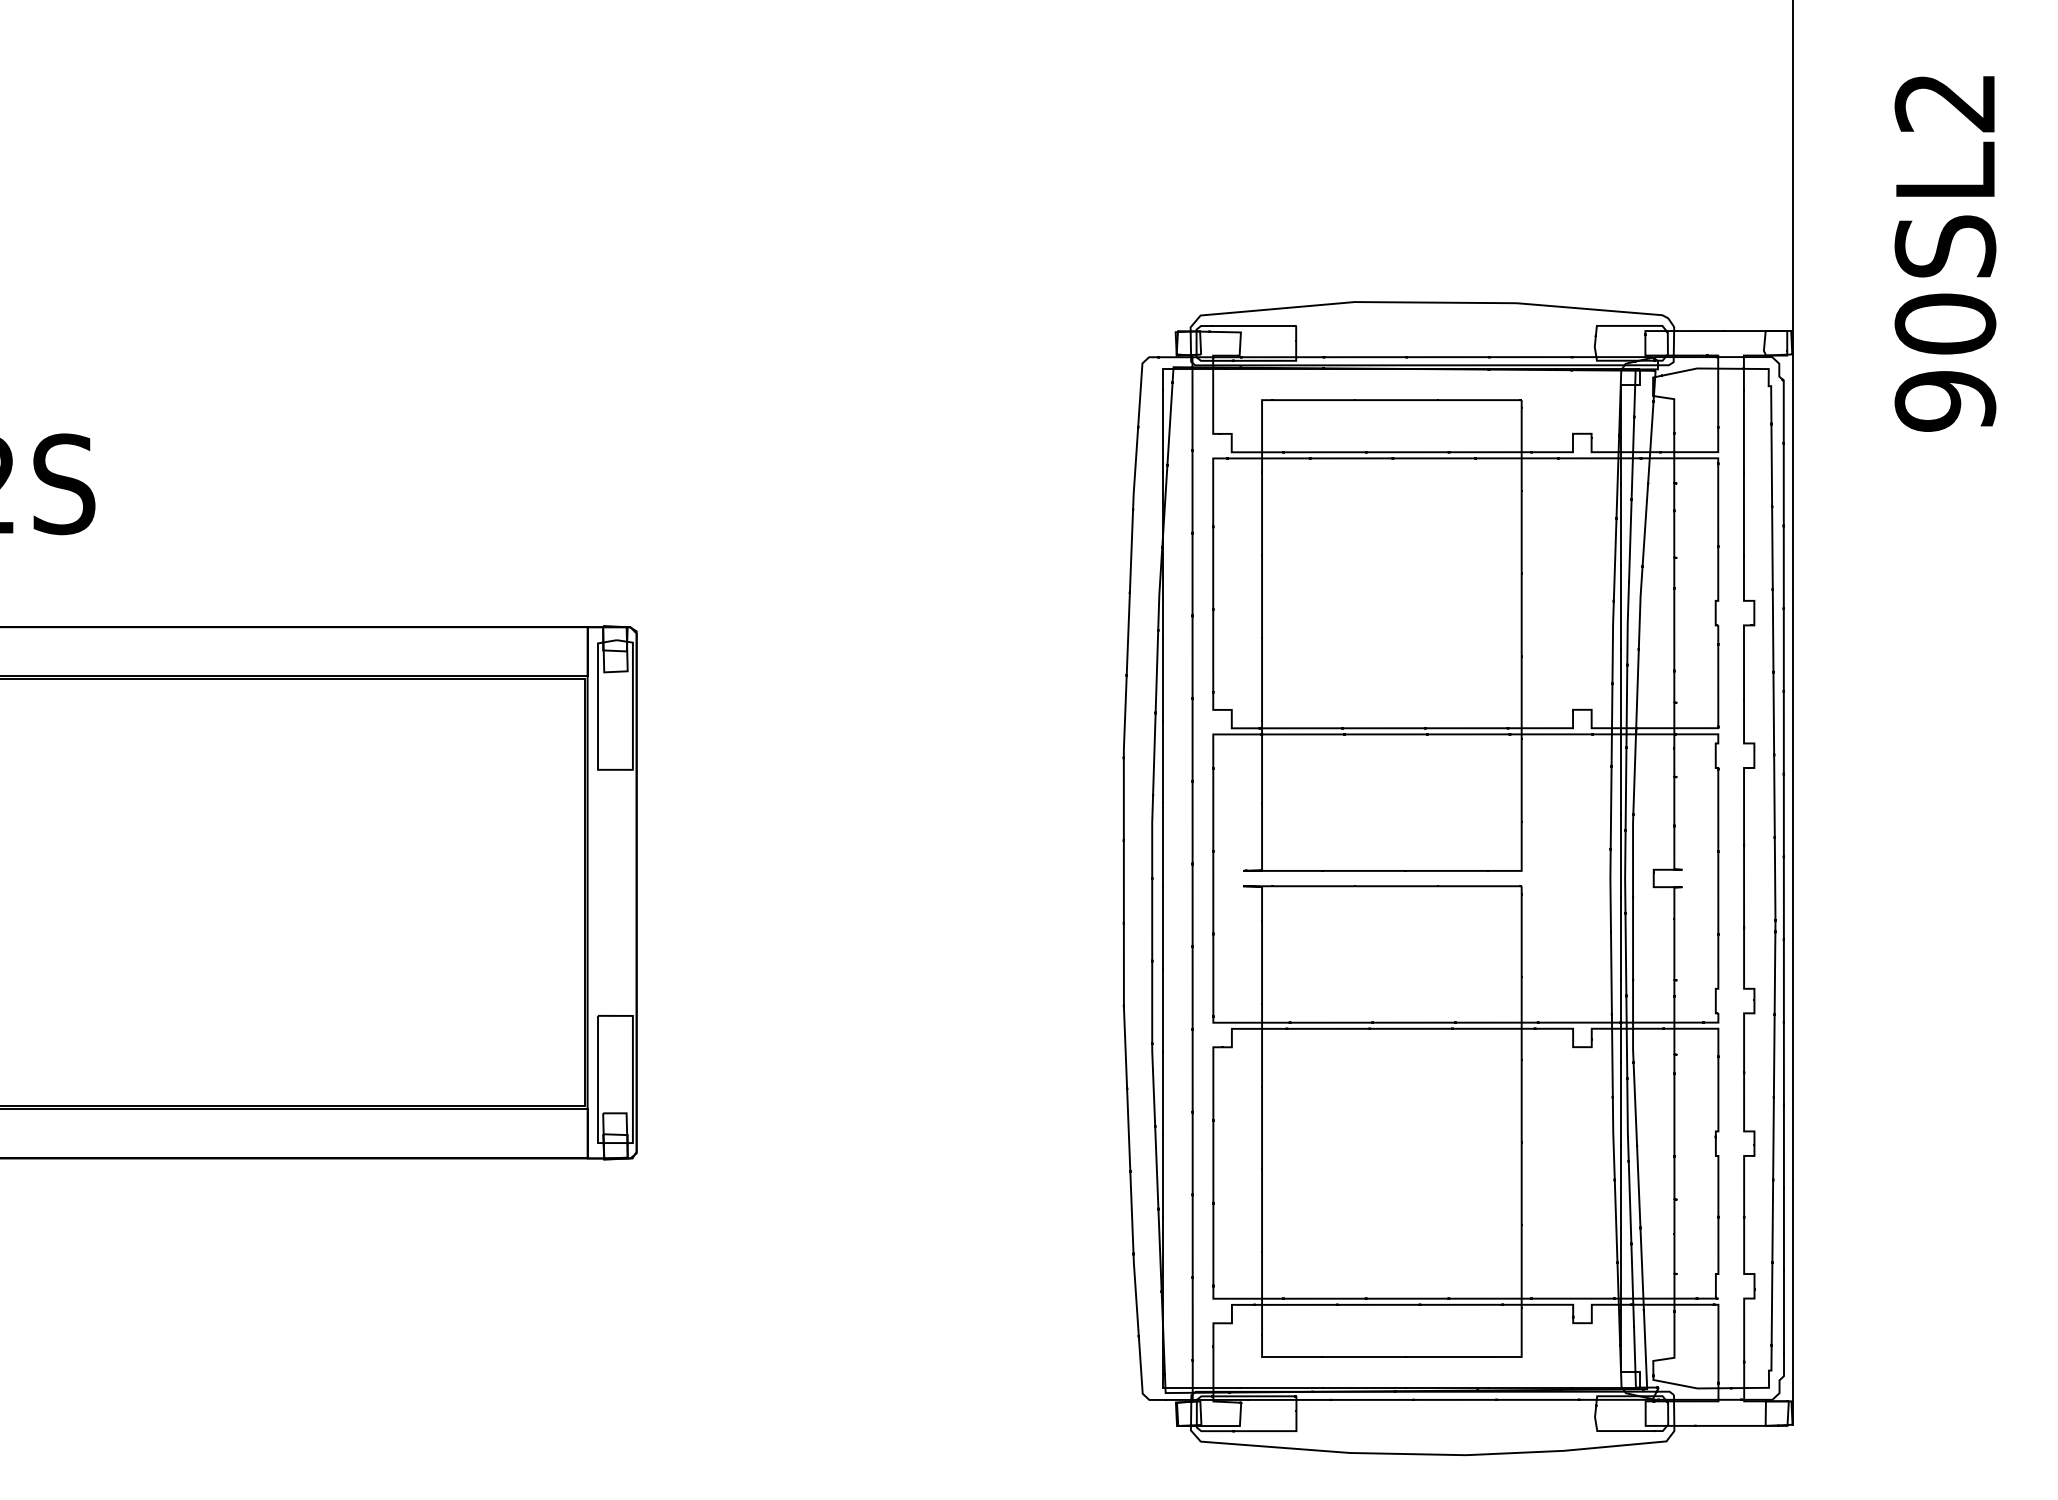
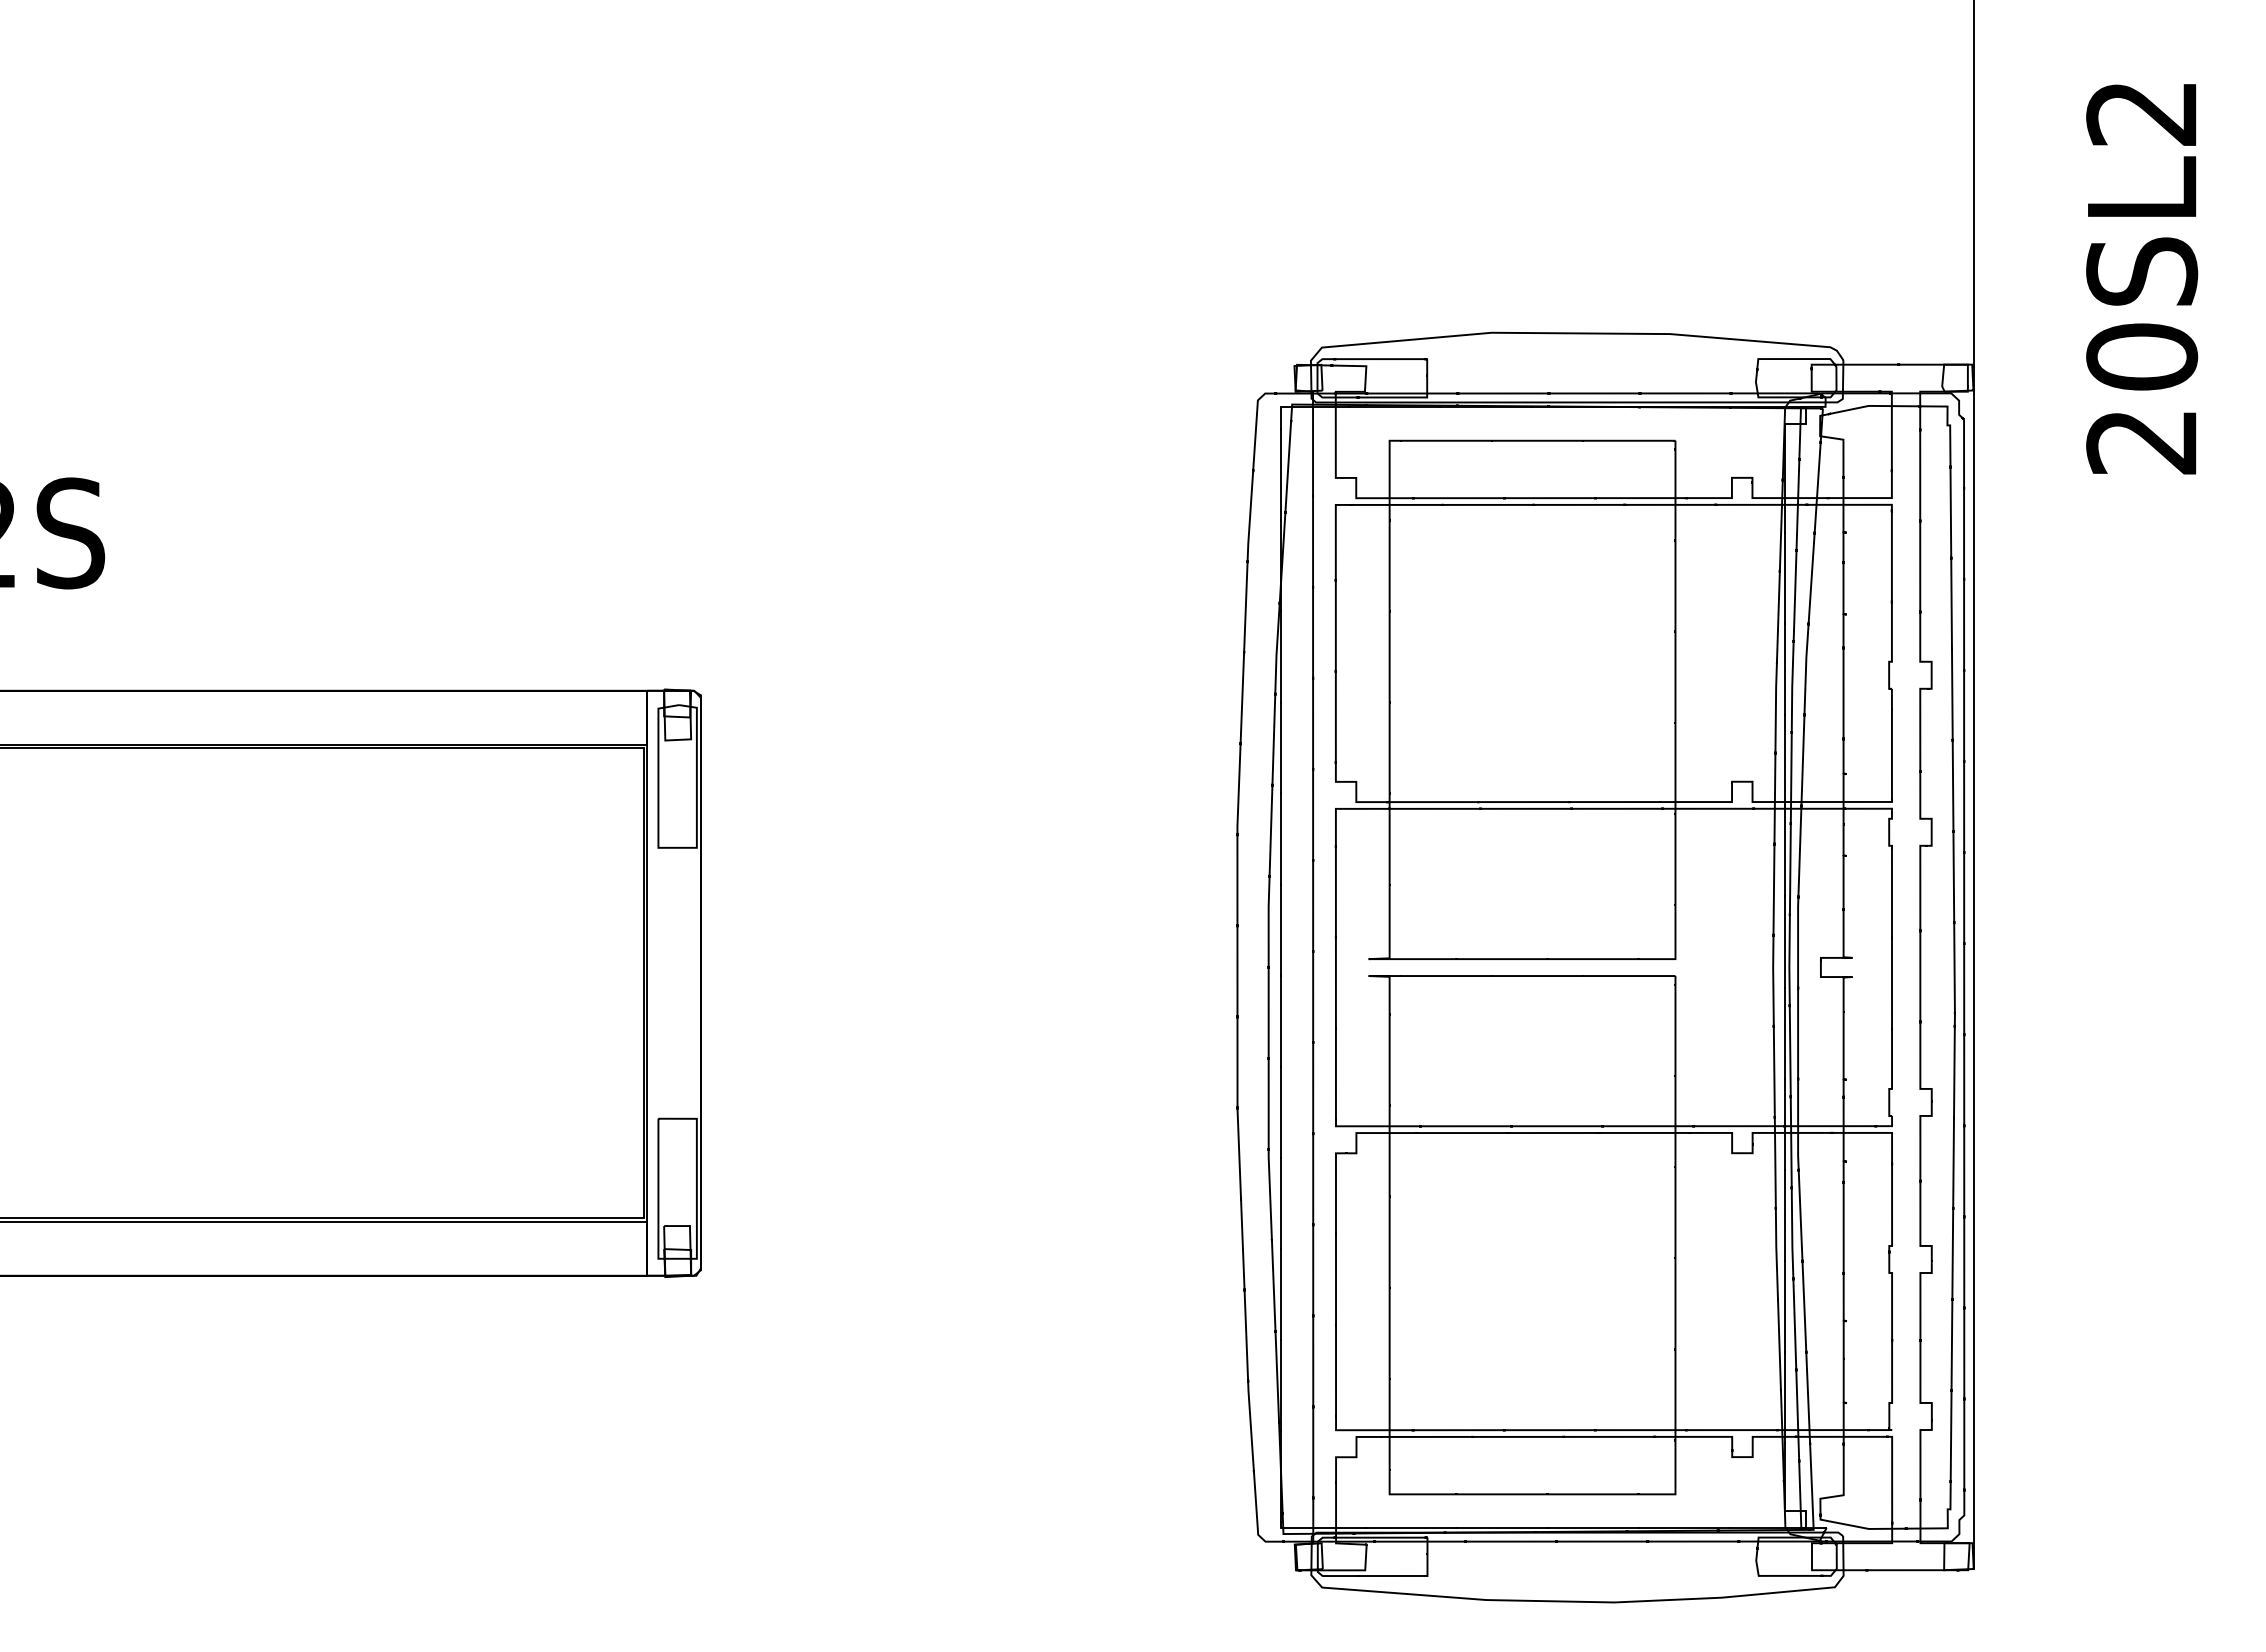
text: (1945, 400) -> (2142, 441), 90SL2 -> 20SL2

